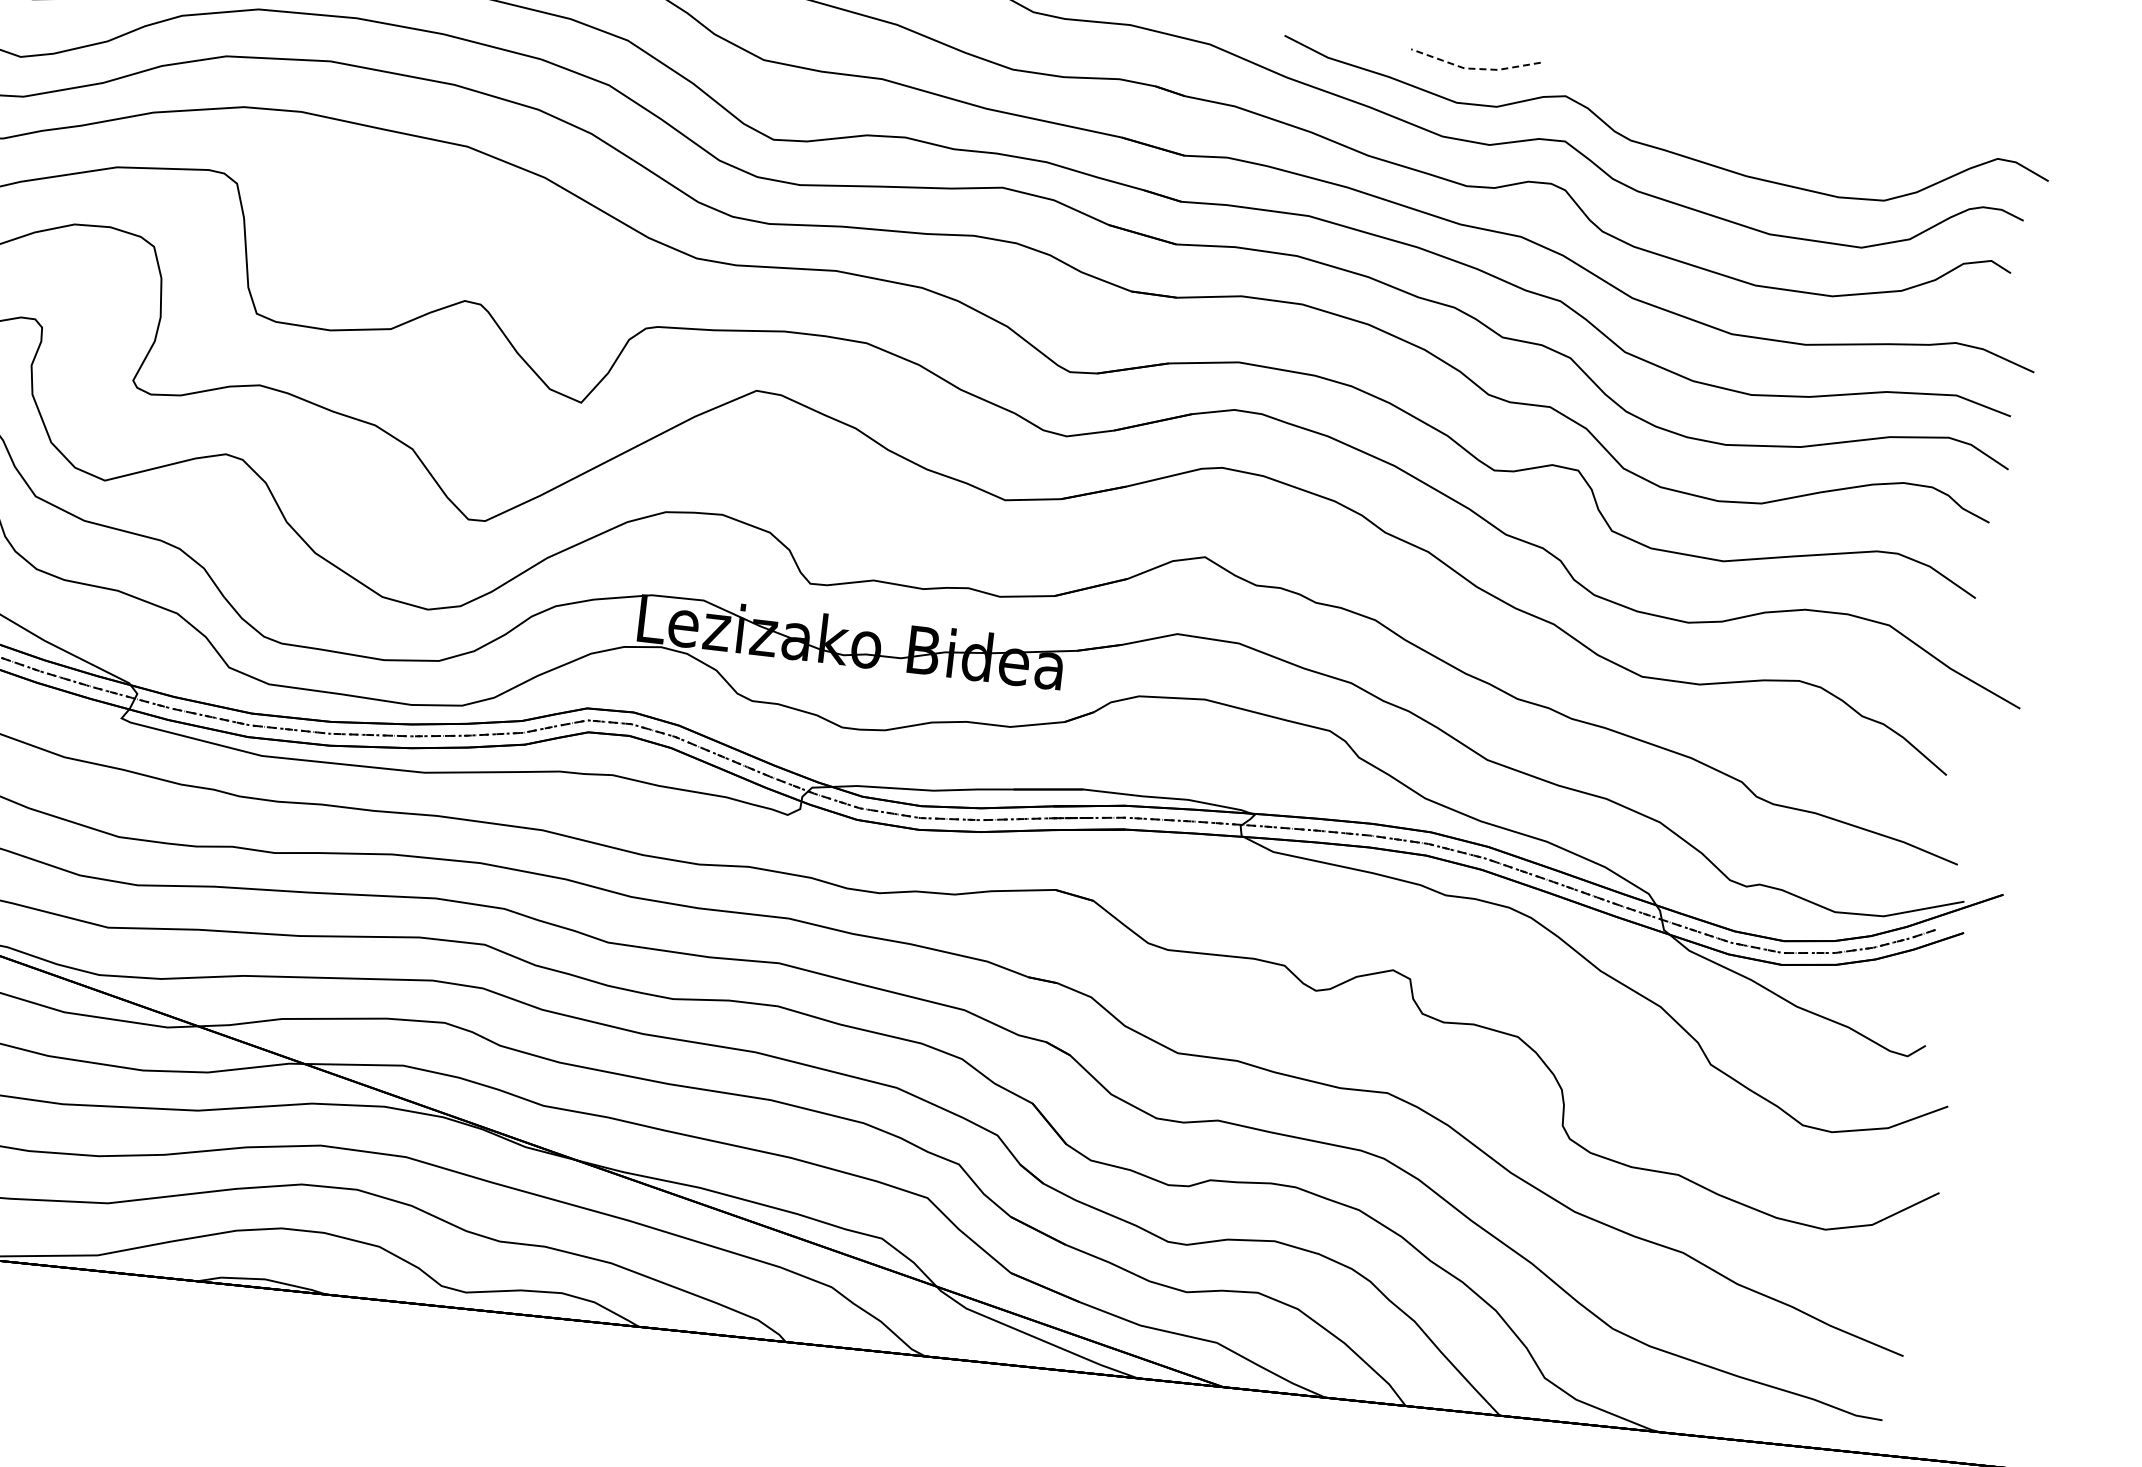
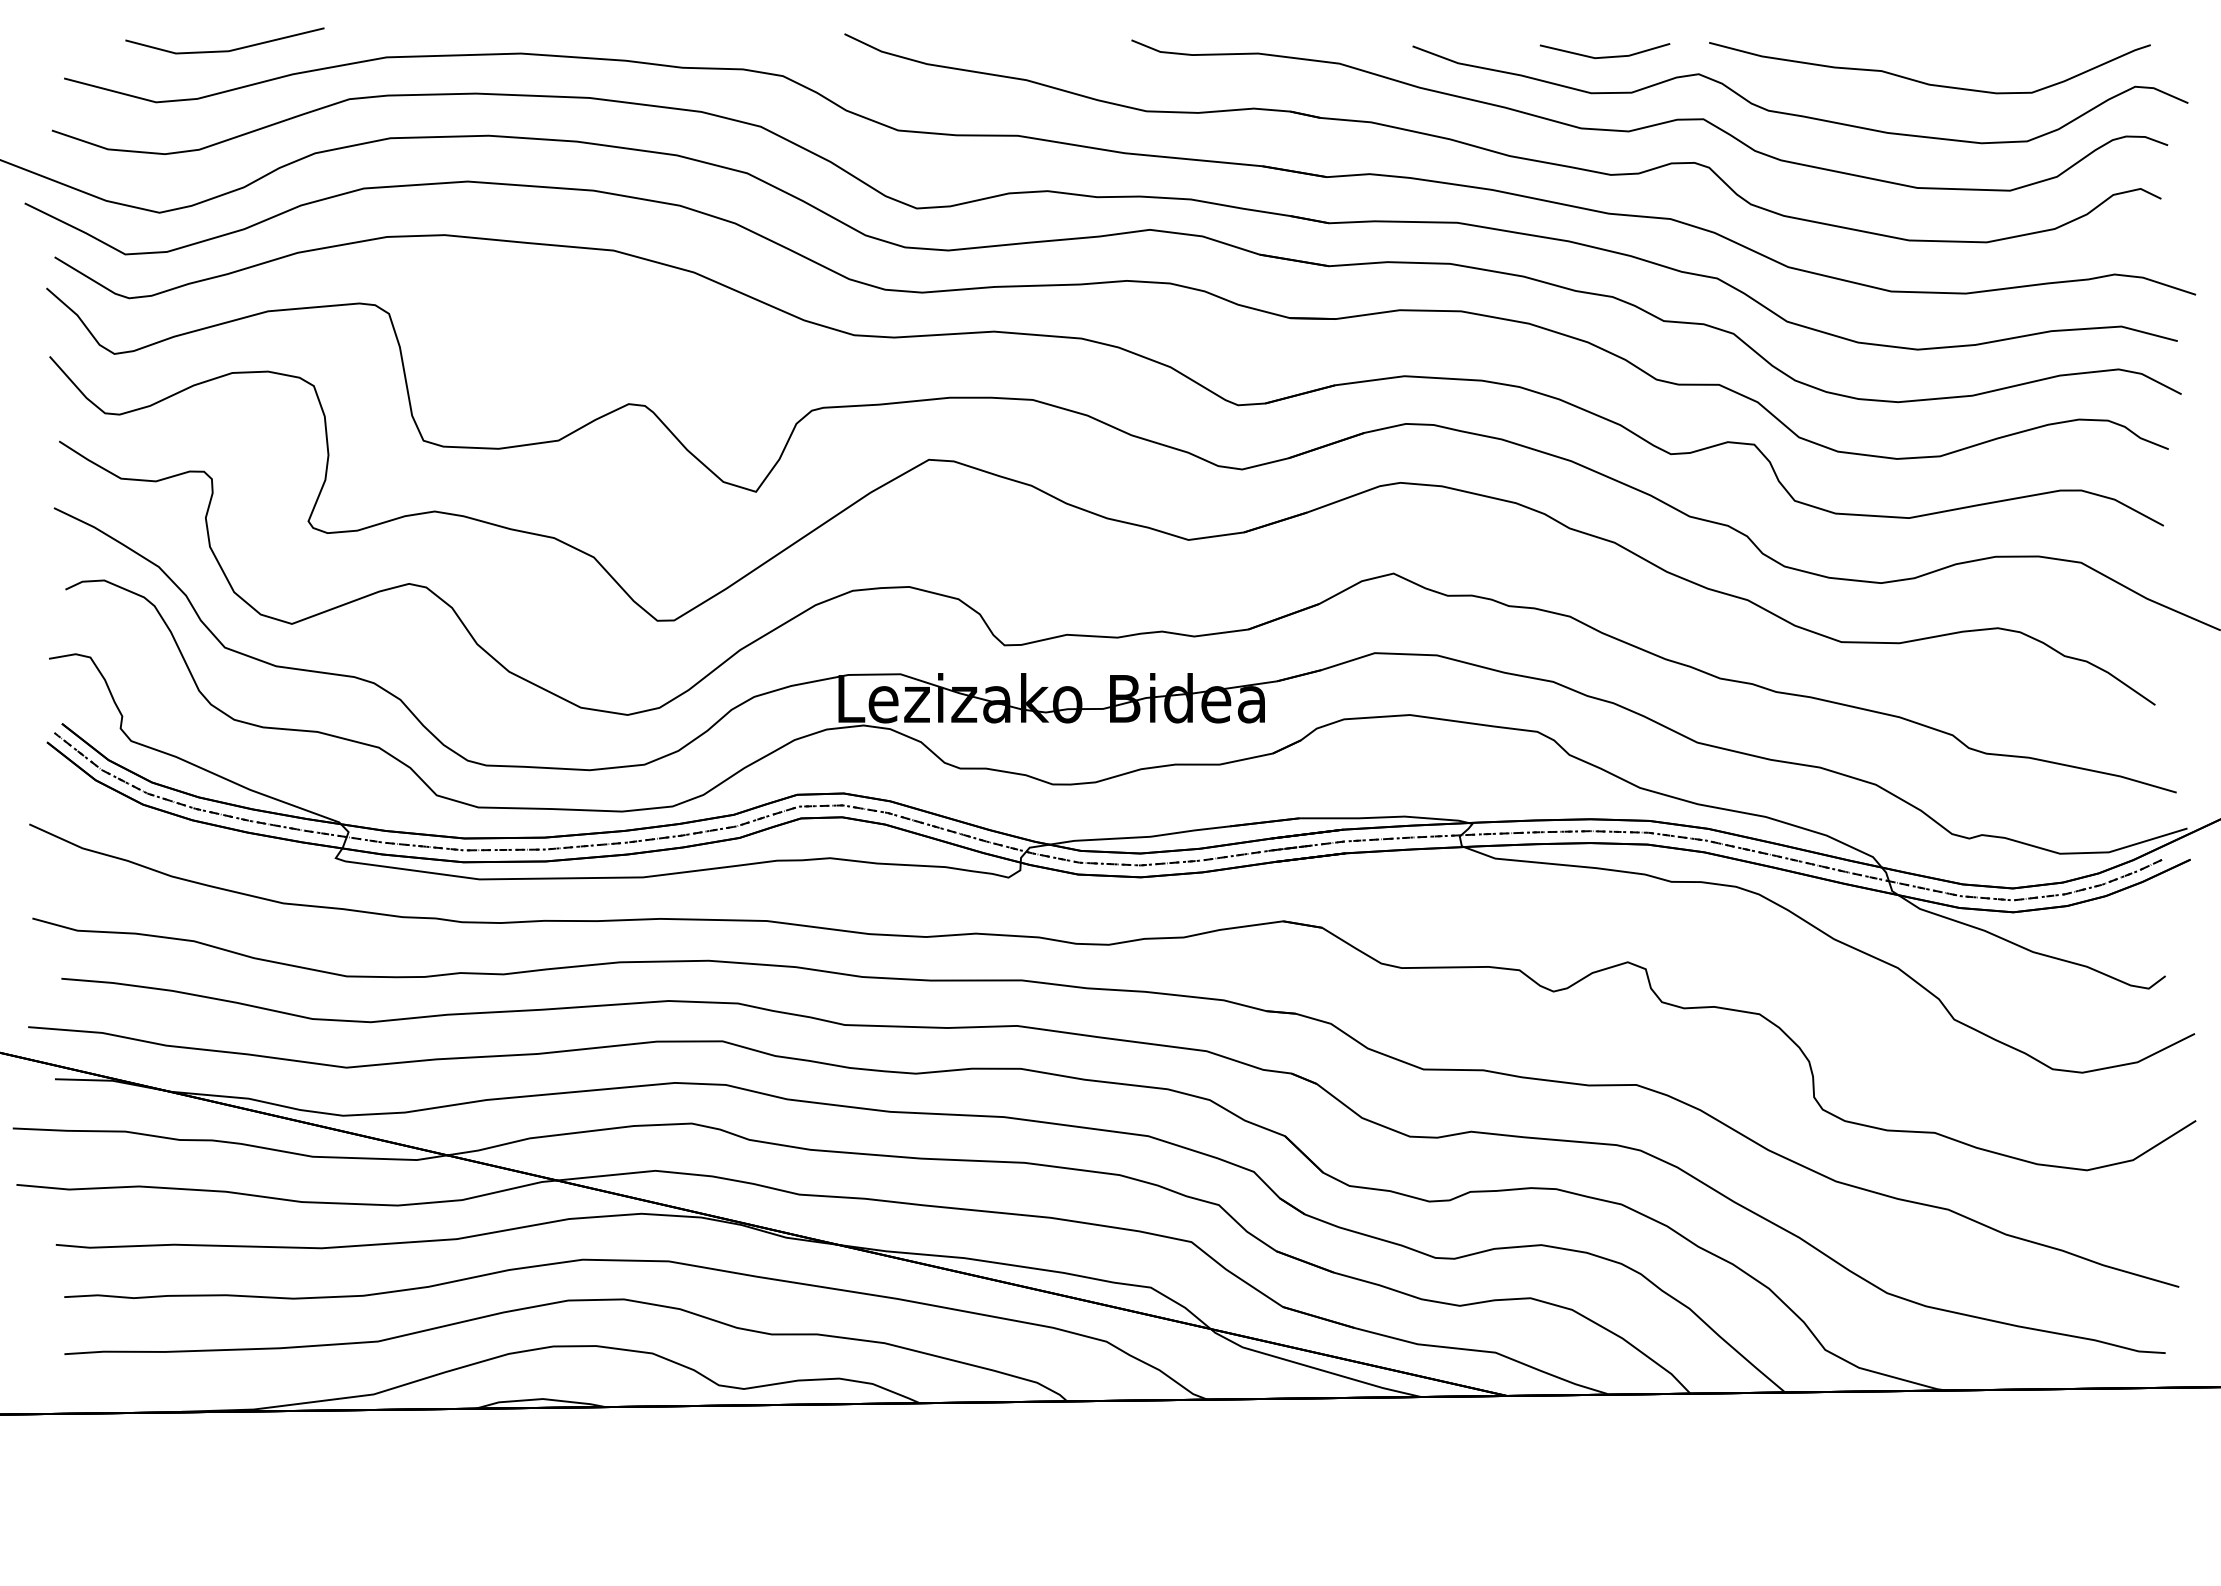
line: (1473, 68) -> (1604, 57), dashed -> solid
curve: (1790, 130) -> (1926, 82), added

